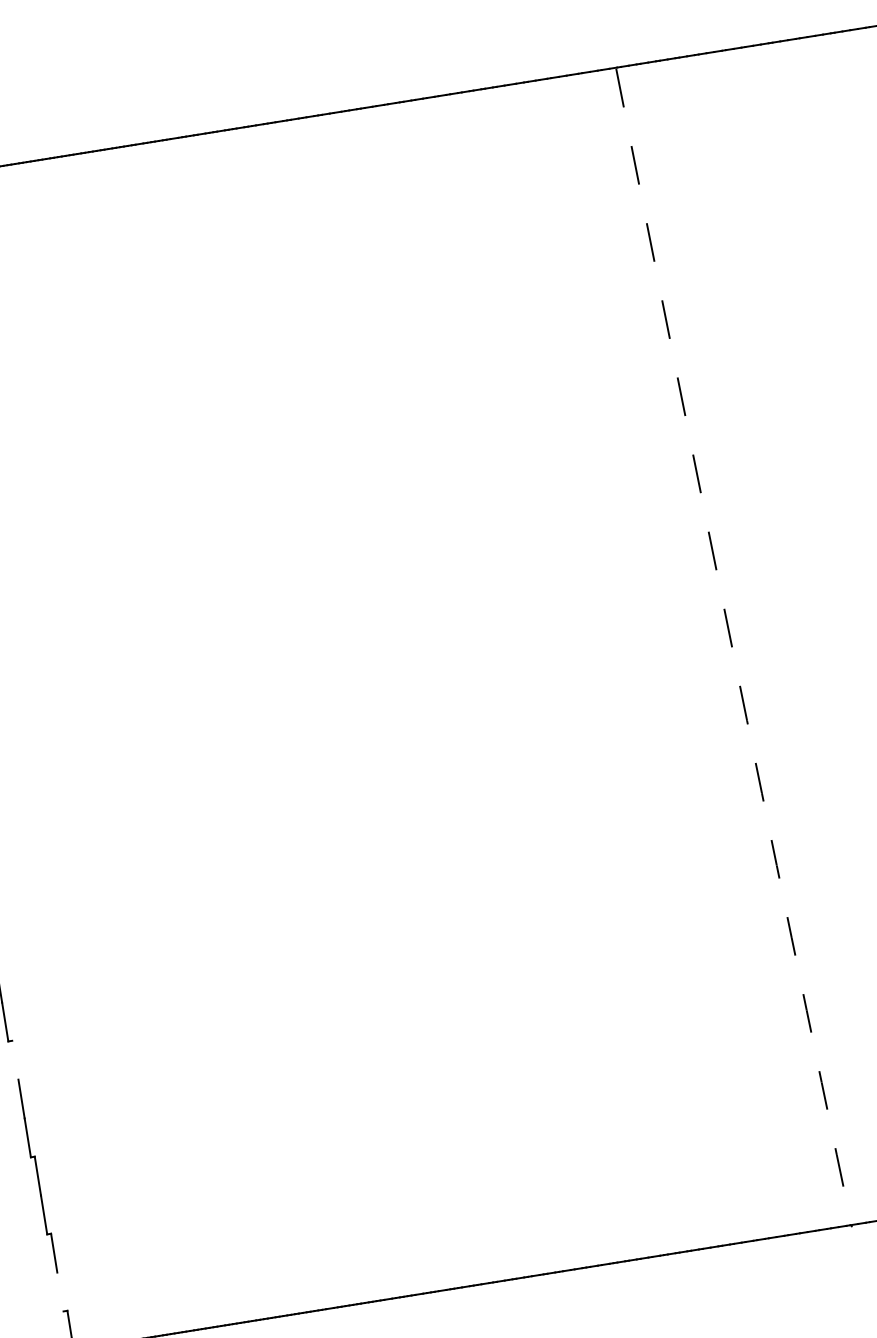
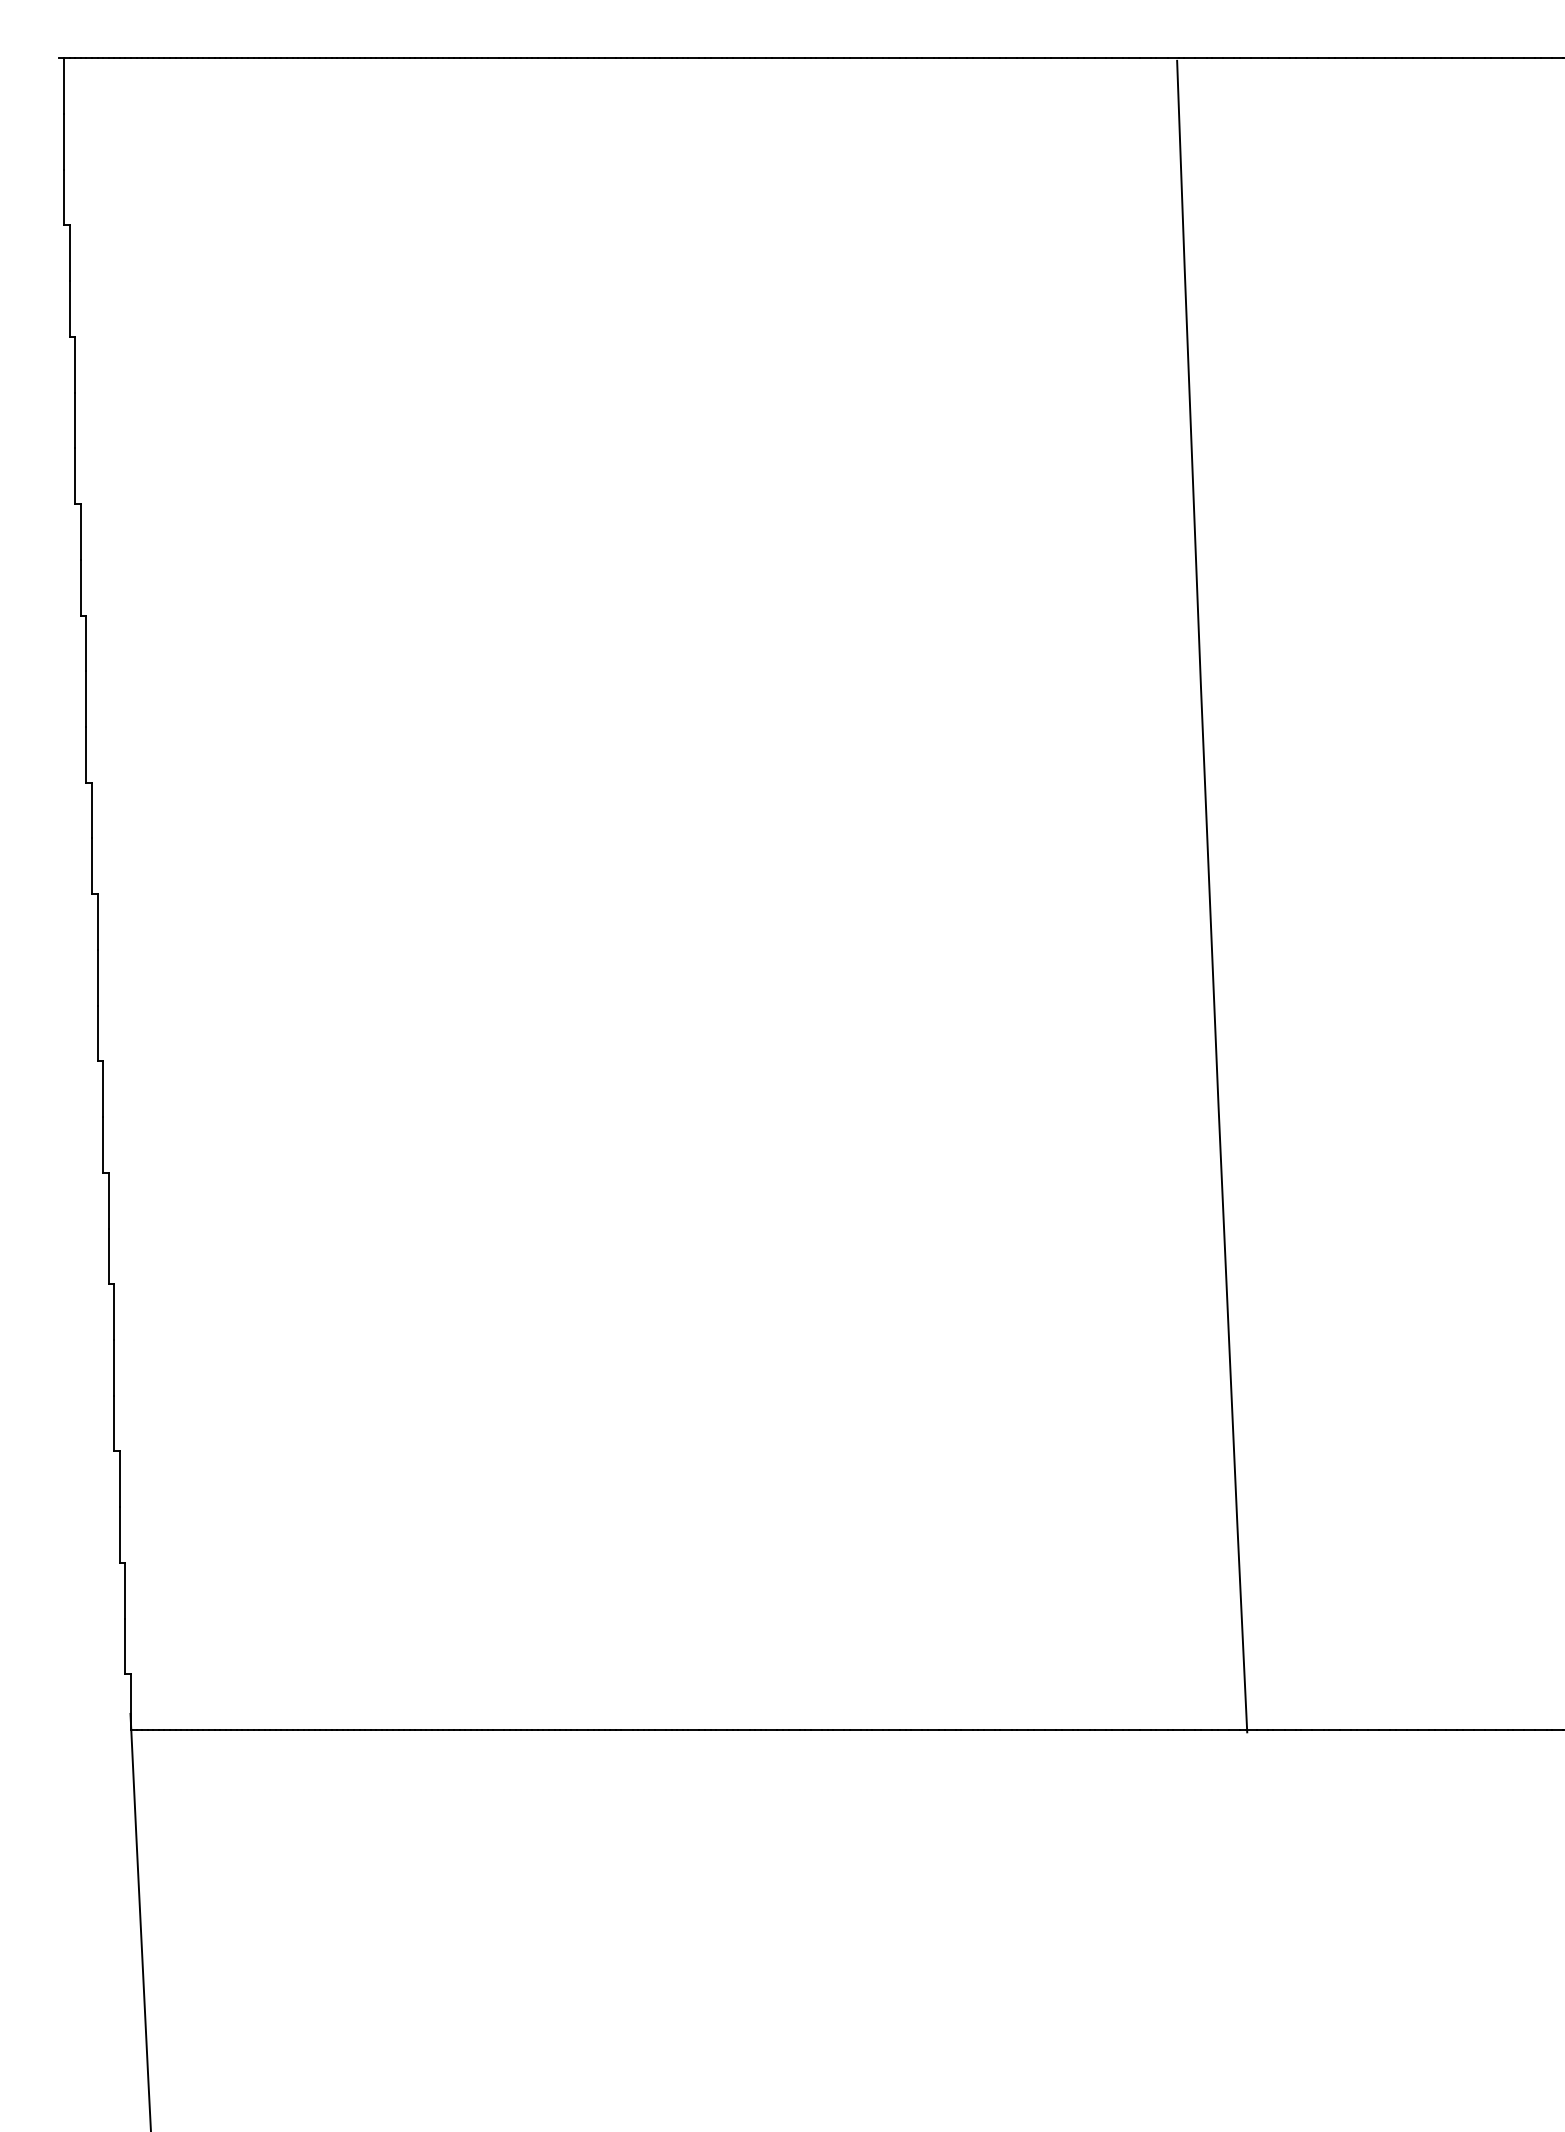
arc: (732, 648) -> (1209, 896), dashed -> solid
line: (15, 1060) -> (114, 1312), added
line: (60, 1291) -> (125, 1646), added

